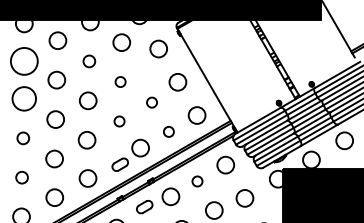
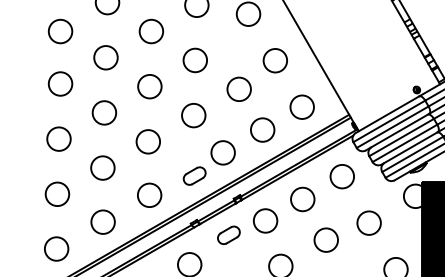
circle: (23, 61) -> (59, 31), size x0.62
circle: (89, 61) -> (151, 31), size x1.43
circle: (120, 81) -> (195, 59), size x1.67
circle: (24, 98) -> (60, 83), size x0.71
circle: (151, 102) -> (238, 89), size x1.67
circle: (119, 121) -> (193, 115), size x1.67
circle: (168, 131) -> (262, 129), size x1.67
circle: (23, 138) -> (59, 139), size x1.43
circle: (21, 177) -> (56, 193), size x1.43
circle: (197, 181) -> (302, 199), size x1.67

